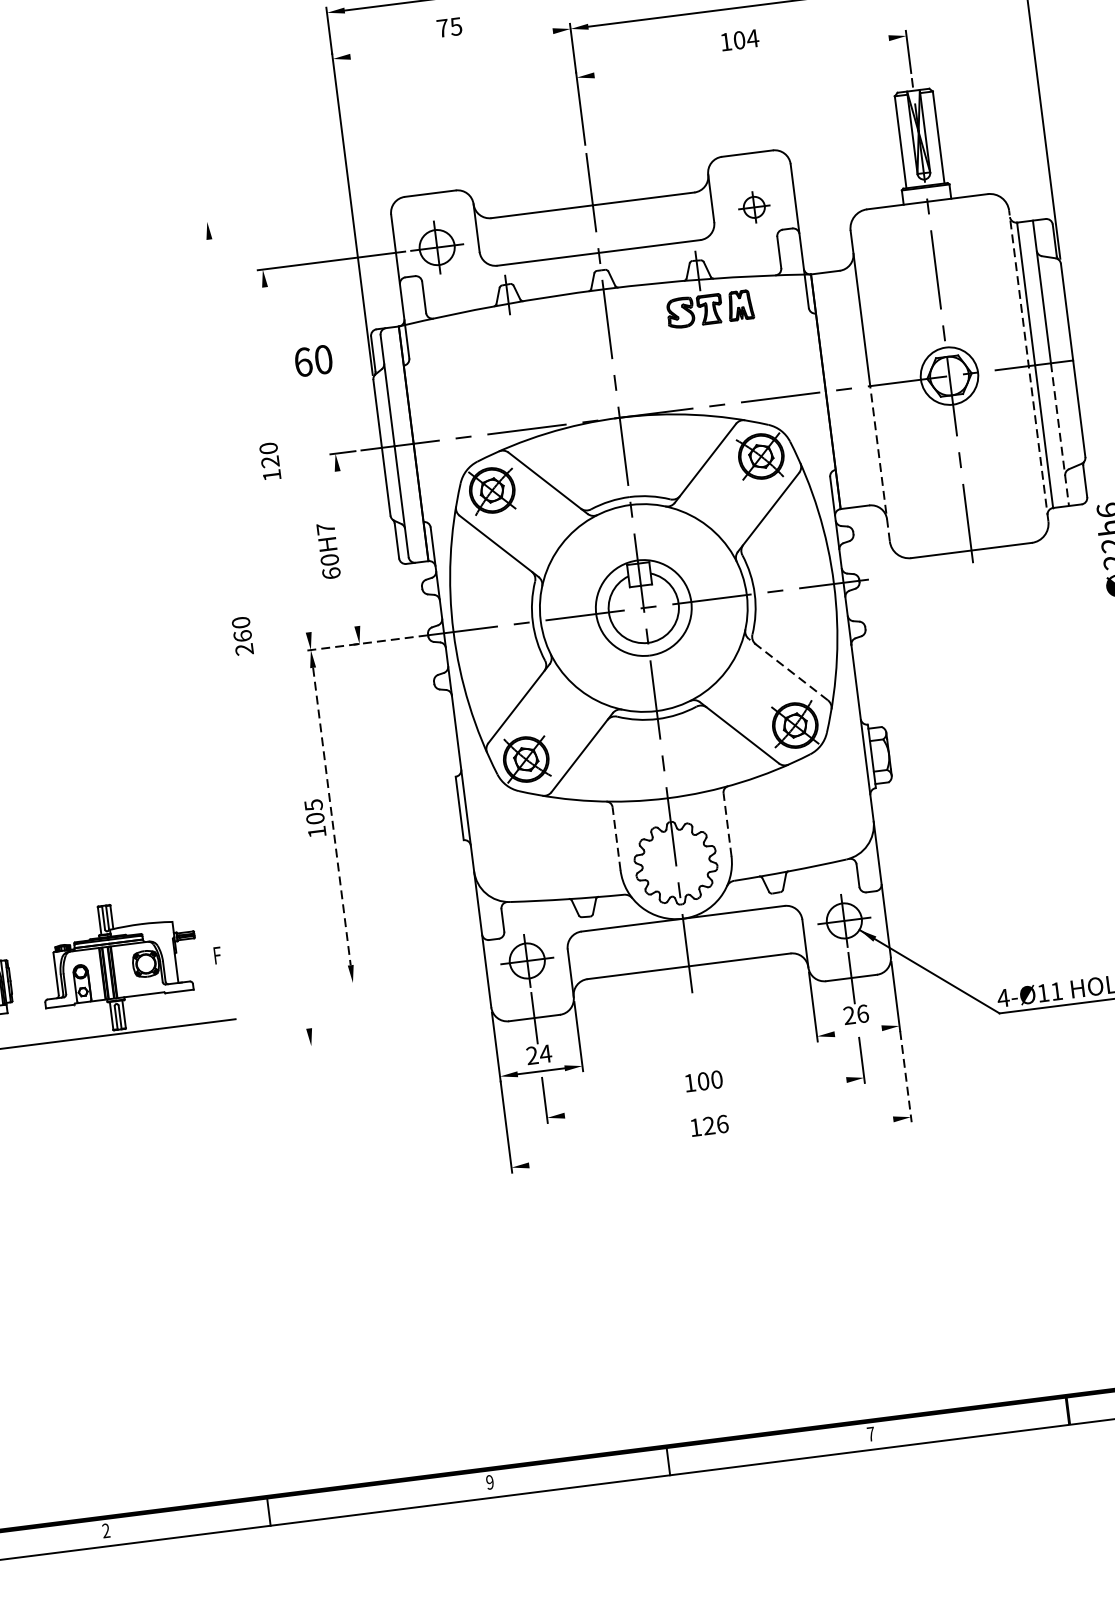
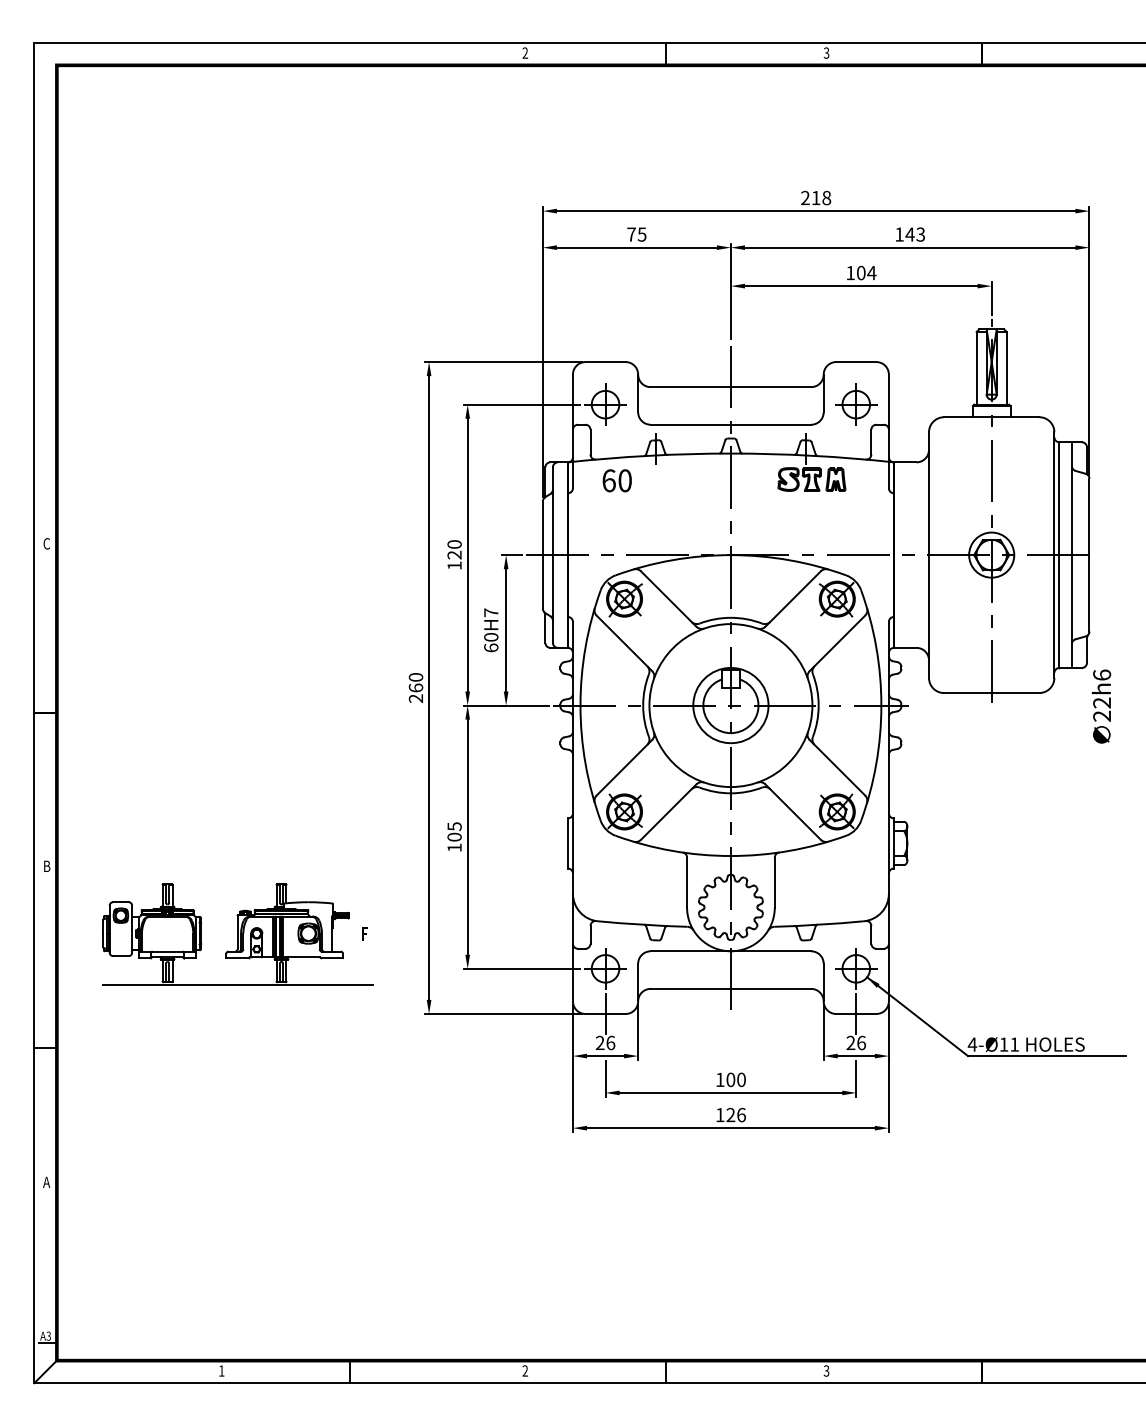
line: (451, 43) -> (636, 247), added
line: (740, 57) -> (860, 286), added
part: (754, 207) -> (856, 404), size x1.67
line: (301, 210) -> (503, 362), added
text: (312, 360) -> (616, 480), moved
line: (1028, 366) -> (1054, 555), dashed -> solid
line: (1059, 435) -> (1071, 612), dashed -> solid
line: (286, 459) -> (467, 554), added
line: (880, 463) -> (929, 616), dashed -> solid
line: (347, 548) -> (506, 630), added
line: (259, 633) -> (429, 687), added
line: (359, 643) -> (506, 705), dashed -> solid
line: (788, 669) -> (837, 767), dashed -> solid
line: (331, 816) -> (467, 837), dashed -> solid
line: (727, 824) -> (774, 882), dashed -> solid
line: (617, 838) -> (687, 882), dashed -> solid
line: (420, 973) -> (521, 968), added
line: (857, 1031) -> (855, 1056), added
line: (405, 1033) -> (503, 1013), added
text: (545, 1053) -> (610, 1042), 24 -> 26
line: (905, 1077) -> (888, 1096), dashed -> solid
line: (705, 1097) -> (730, 1092), added
line: (710, 1142) -> (730, 1128), added
text: (870, 1433) -> (826, 1370), 7 -> 3
text: (490, 1482) -> (525, 1371), 9 -> 2
text: (105, 1530) -> (221, 1370), 2 -> 1

